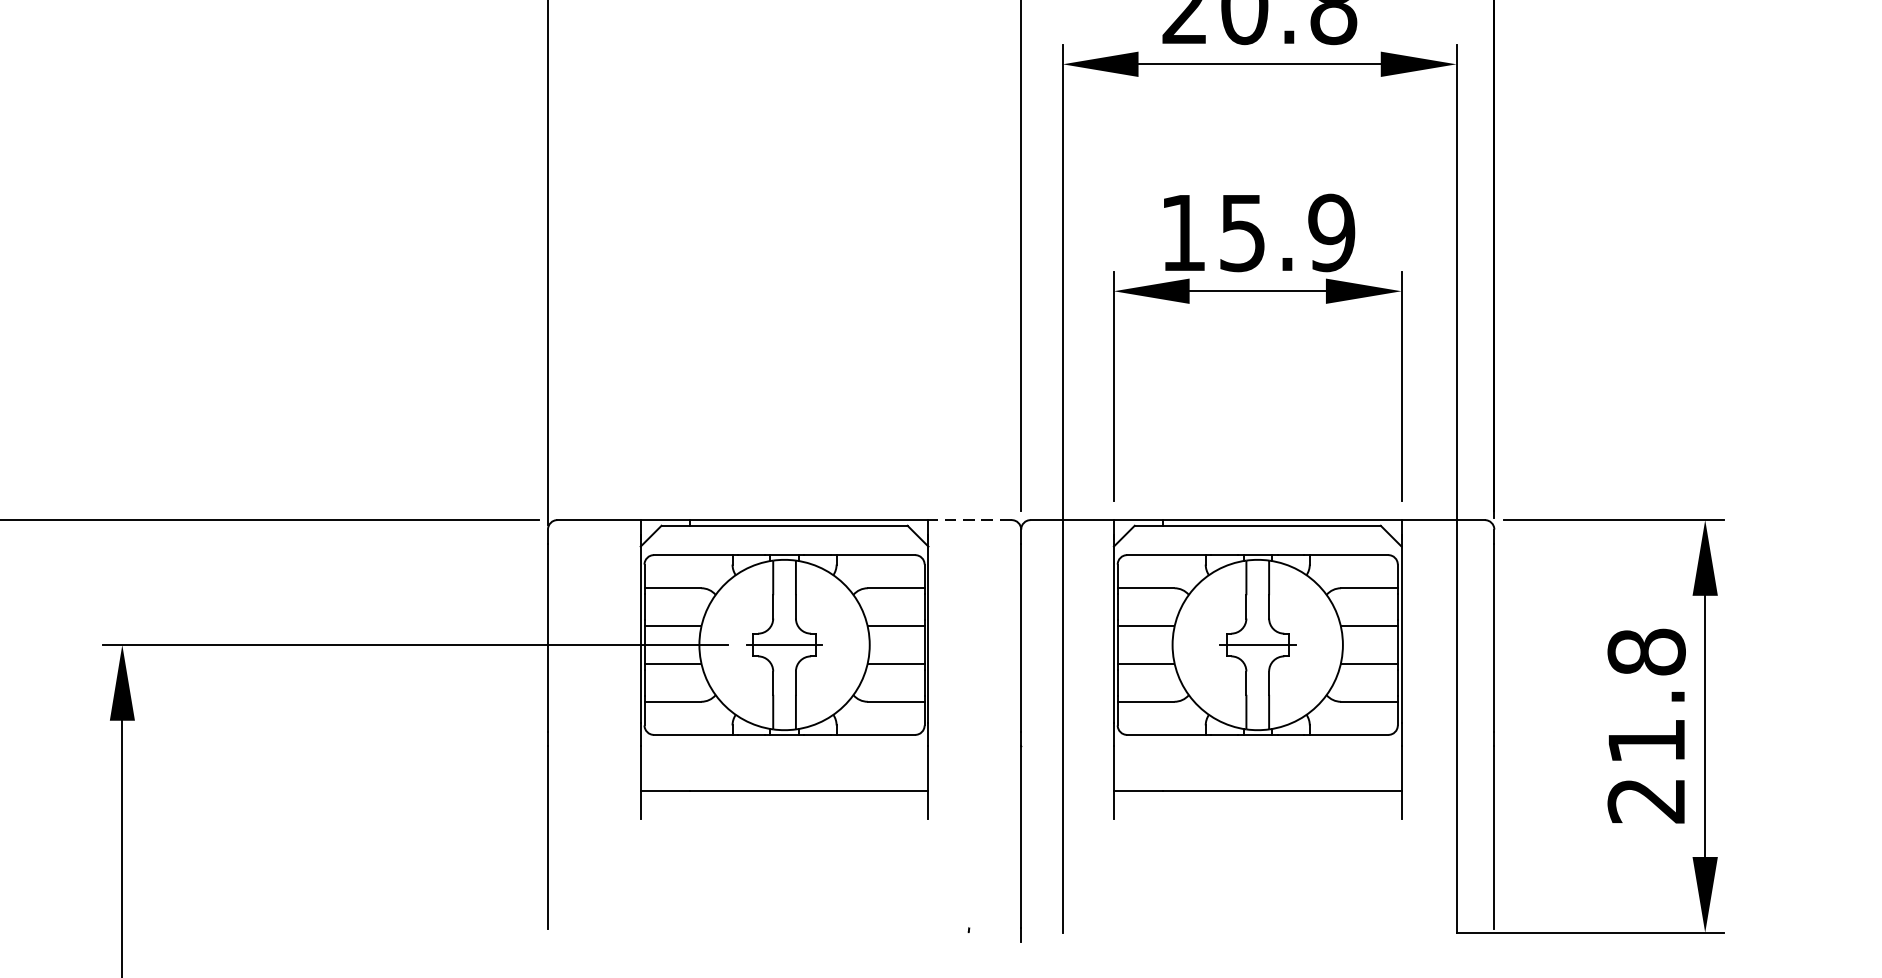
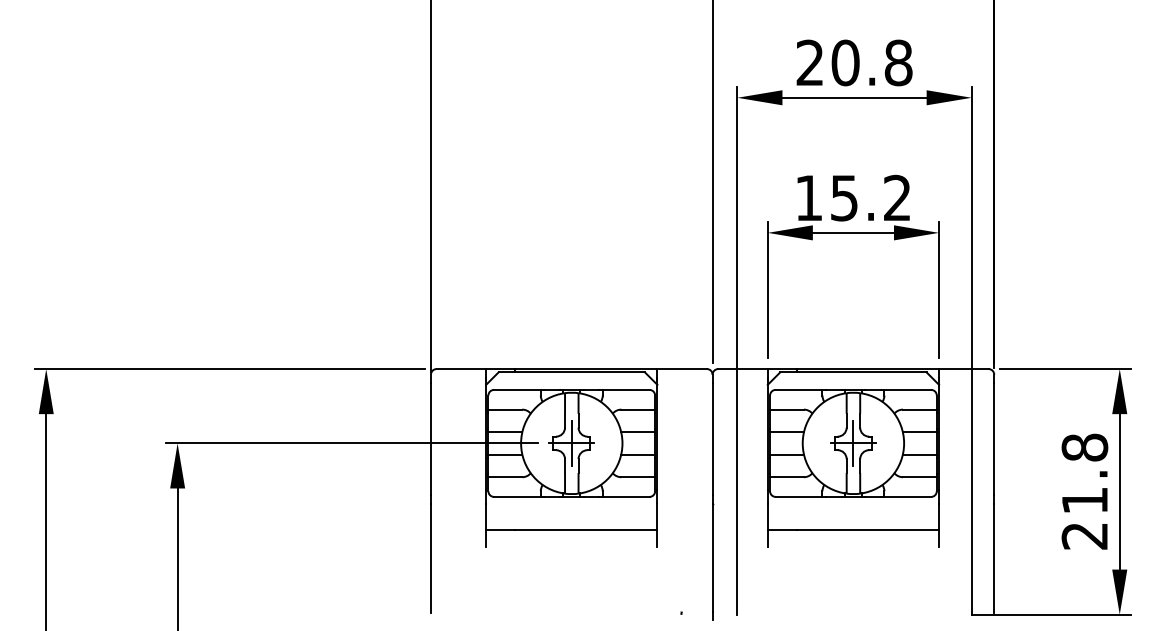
text: (1331, 231) -> (897, 197), 15.9 -> 15.2
line: (970, 520) -> (682, 369), dashed -> solid
line: (784, 643) -> (571, 442), added
line: (1257, 643) -> (853, 442), added

